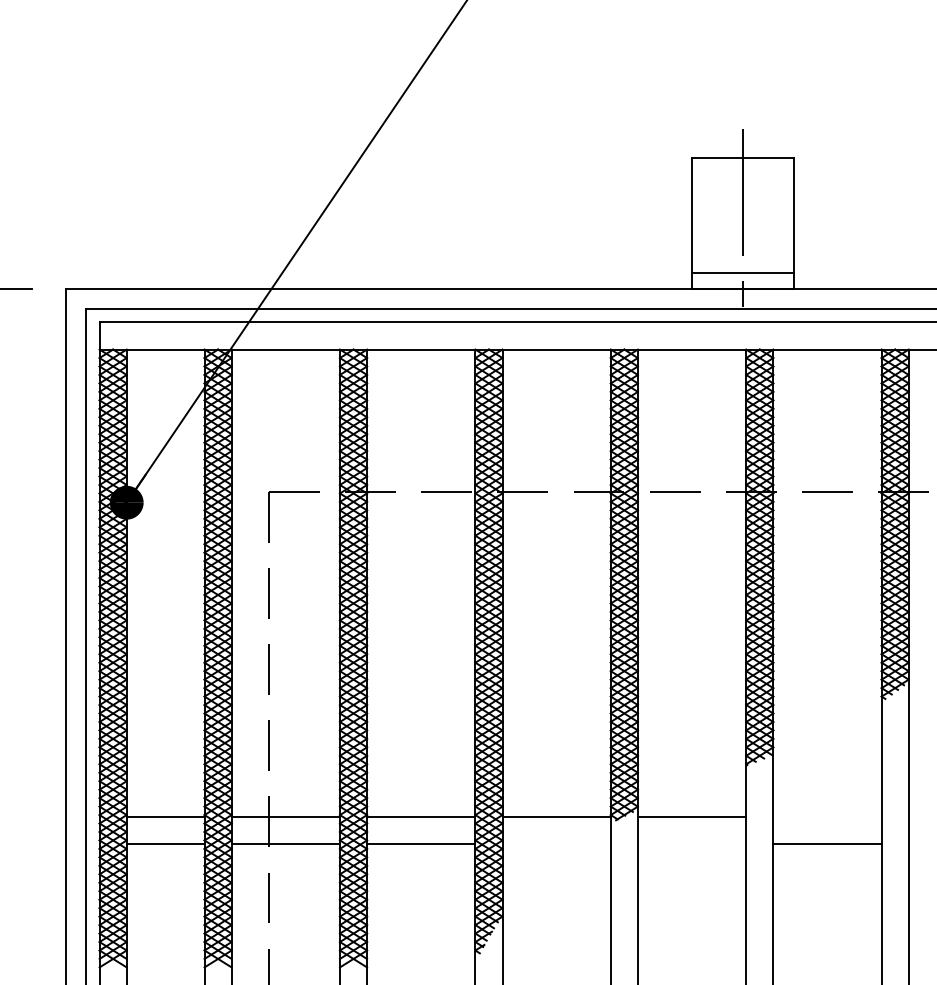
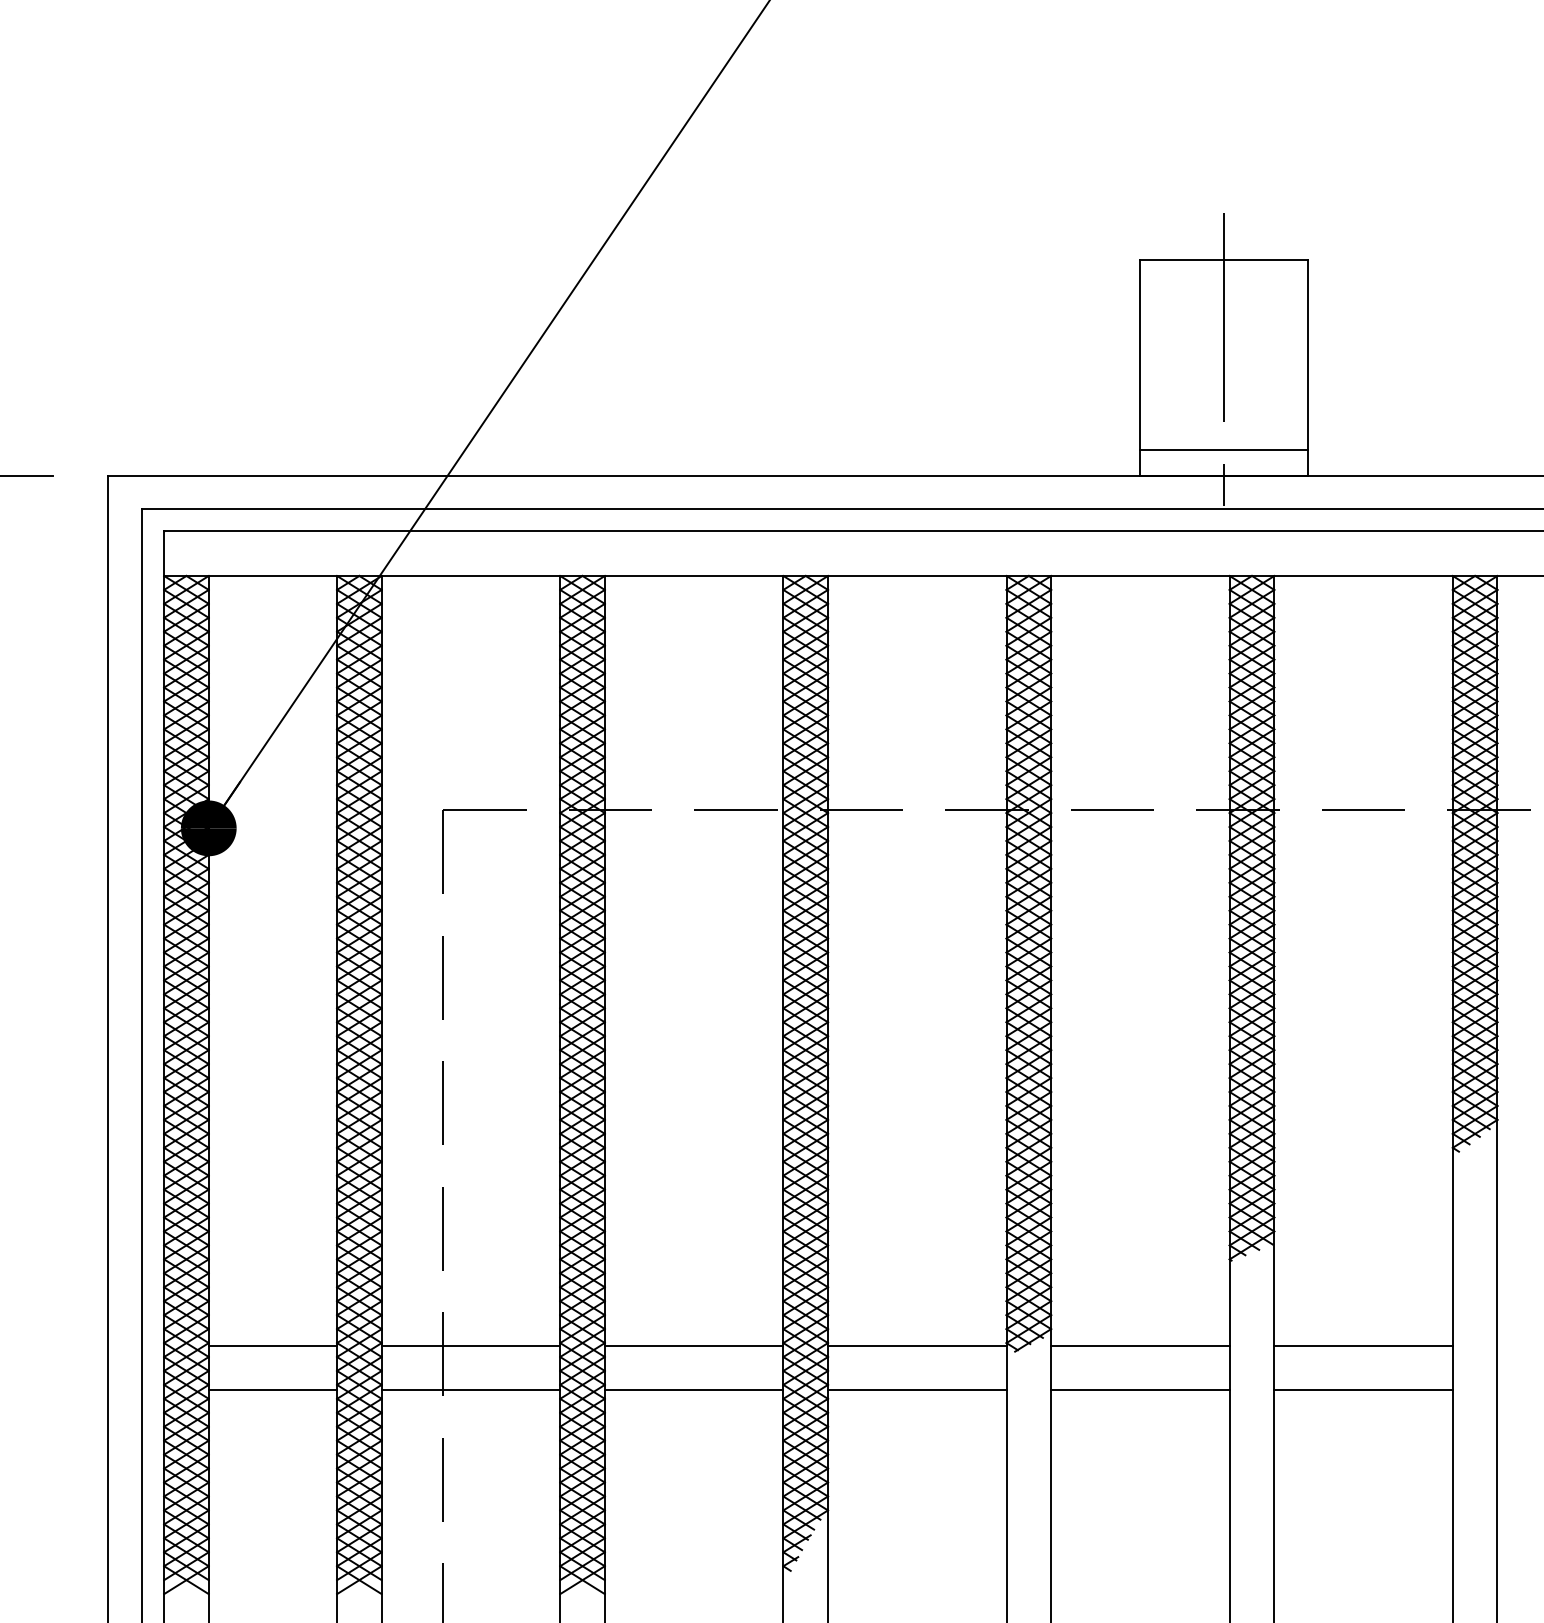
line: (827, 816) -> (1363, 1345), added
line: (556, 843) -> (917, 1389), added
line: (691, 843) -> (1139, 1389), added

